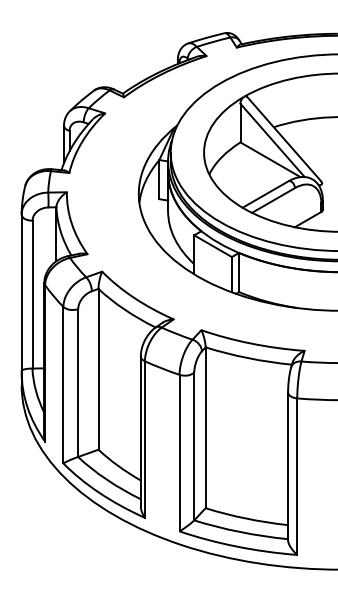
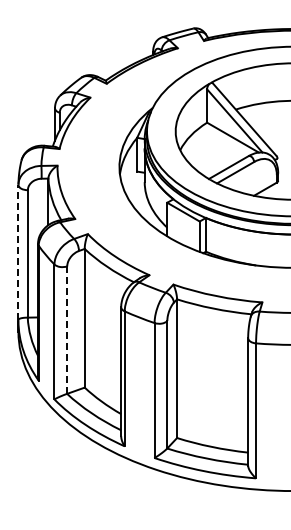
line: (21, 291) -> (18, 251), solid -> dashed
line: (78, 383) -> (67, 330), solid -> dashed

